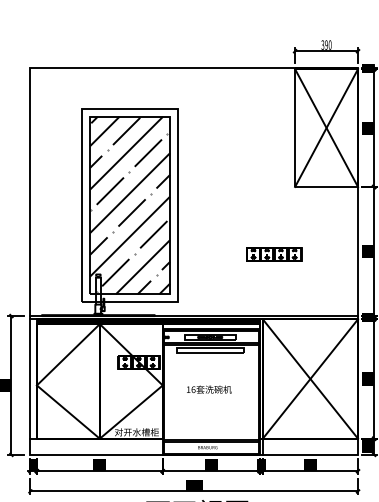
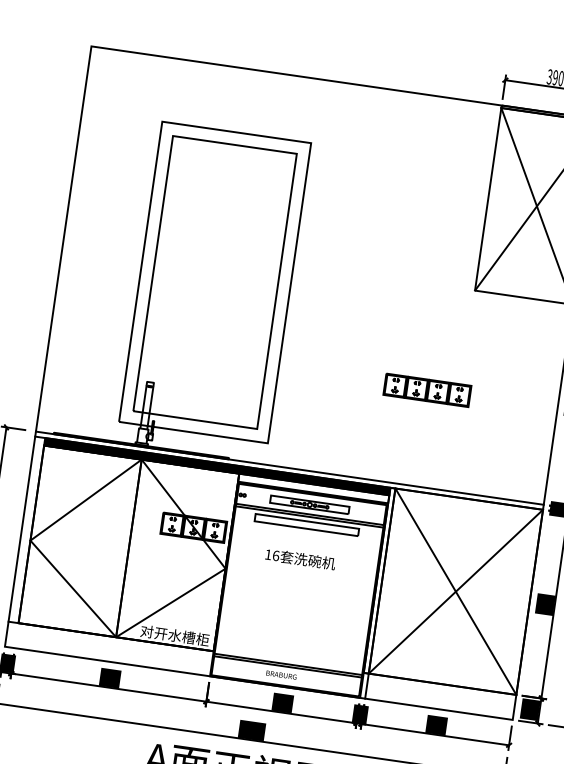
hatch: (130, 205) -> (215, 282), removed
text: (209, 389) -> (300, 559), moved

